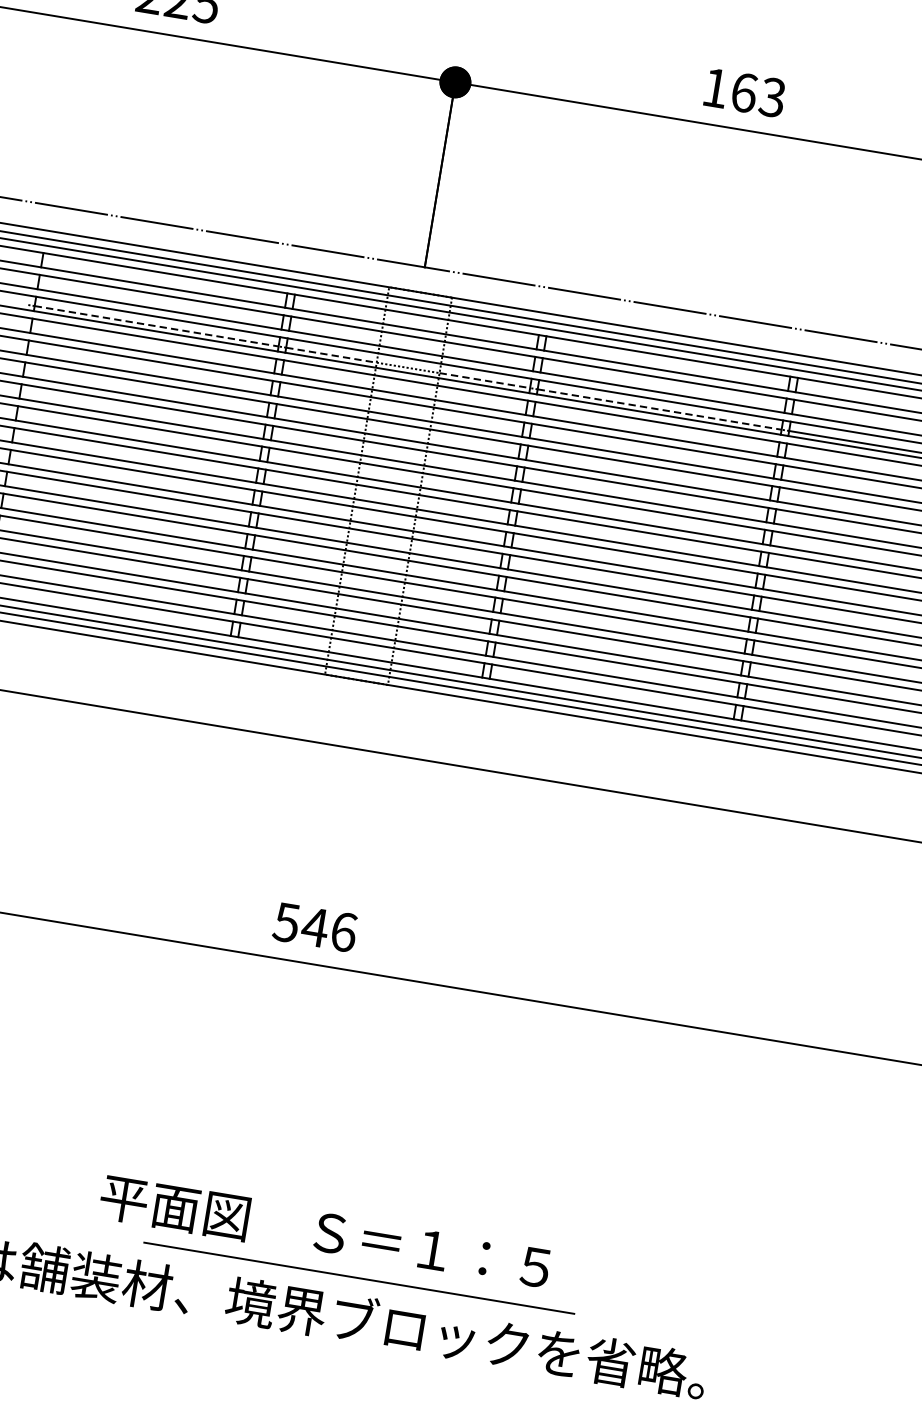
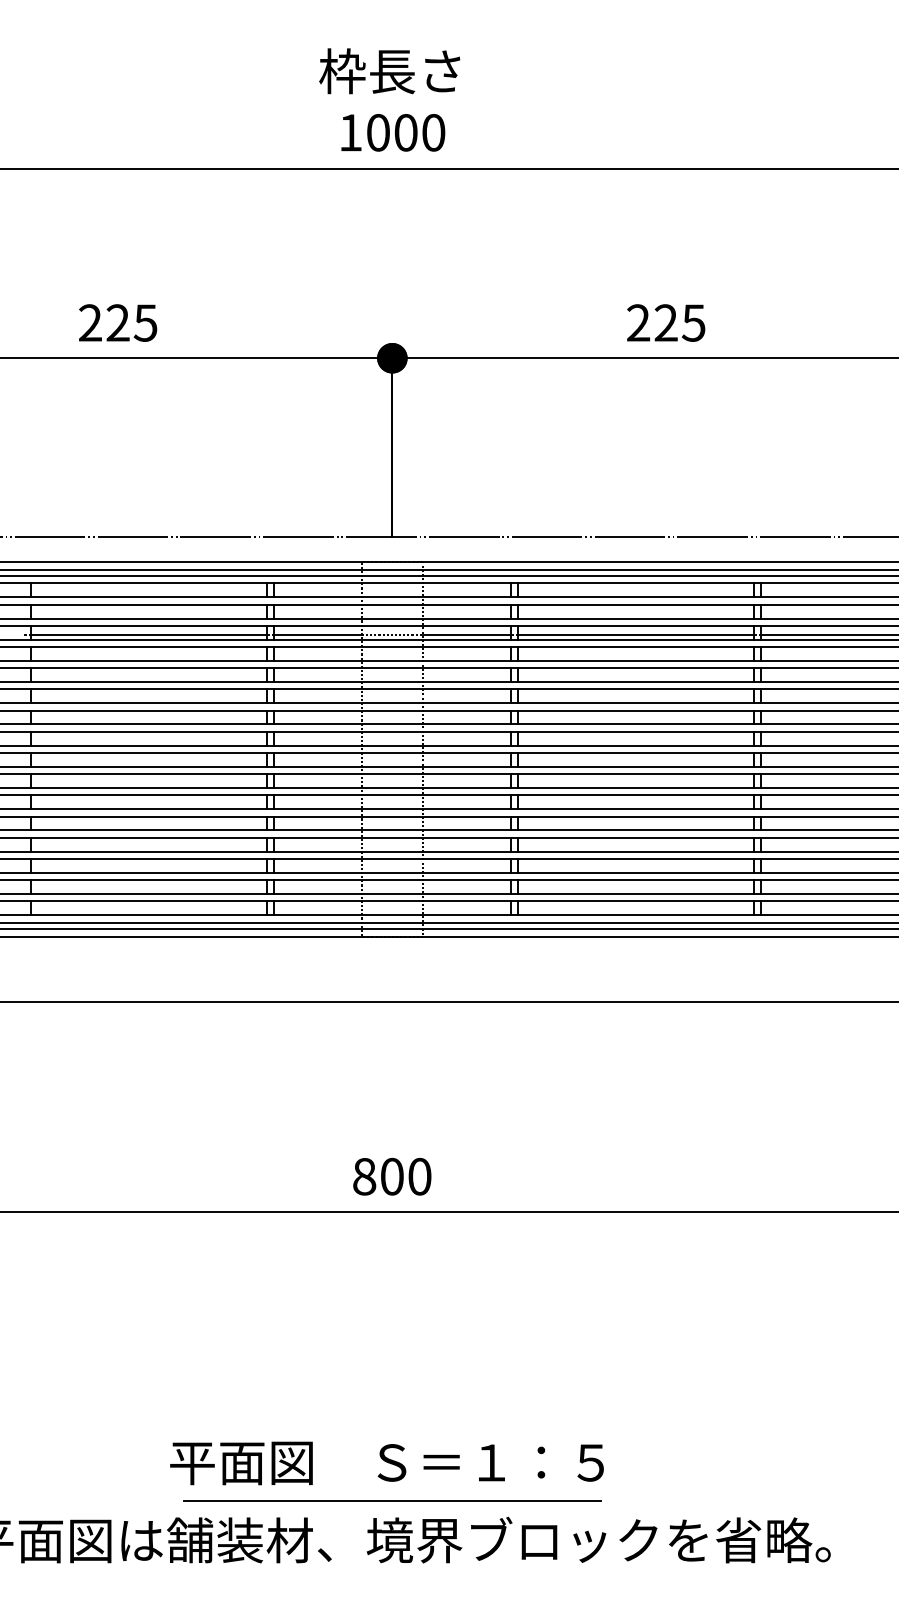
text: (744, 92) -> (666, 322), 163 -> 225
line: (157, 326) -> (149, 634), dashed -> solid
line: (331, 354) -> (318, 634), dashed -> solid
line: (484, 380) -> (466, 634), dashed -> solid
line: (660, 409) -> (636, 634), dashed -> solid
text: (314, 927) -> (391, 1176), 546 -> 800
text: (324, 1233) -> (386, 1463), moved
line: (359, 1278) -> (392, 1500), moved

